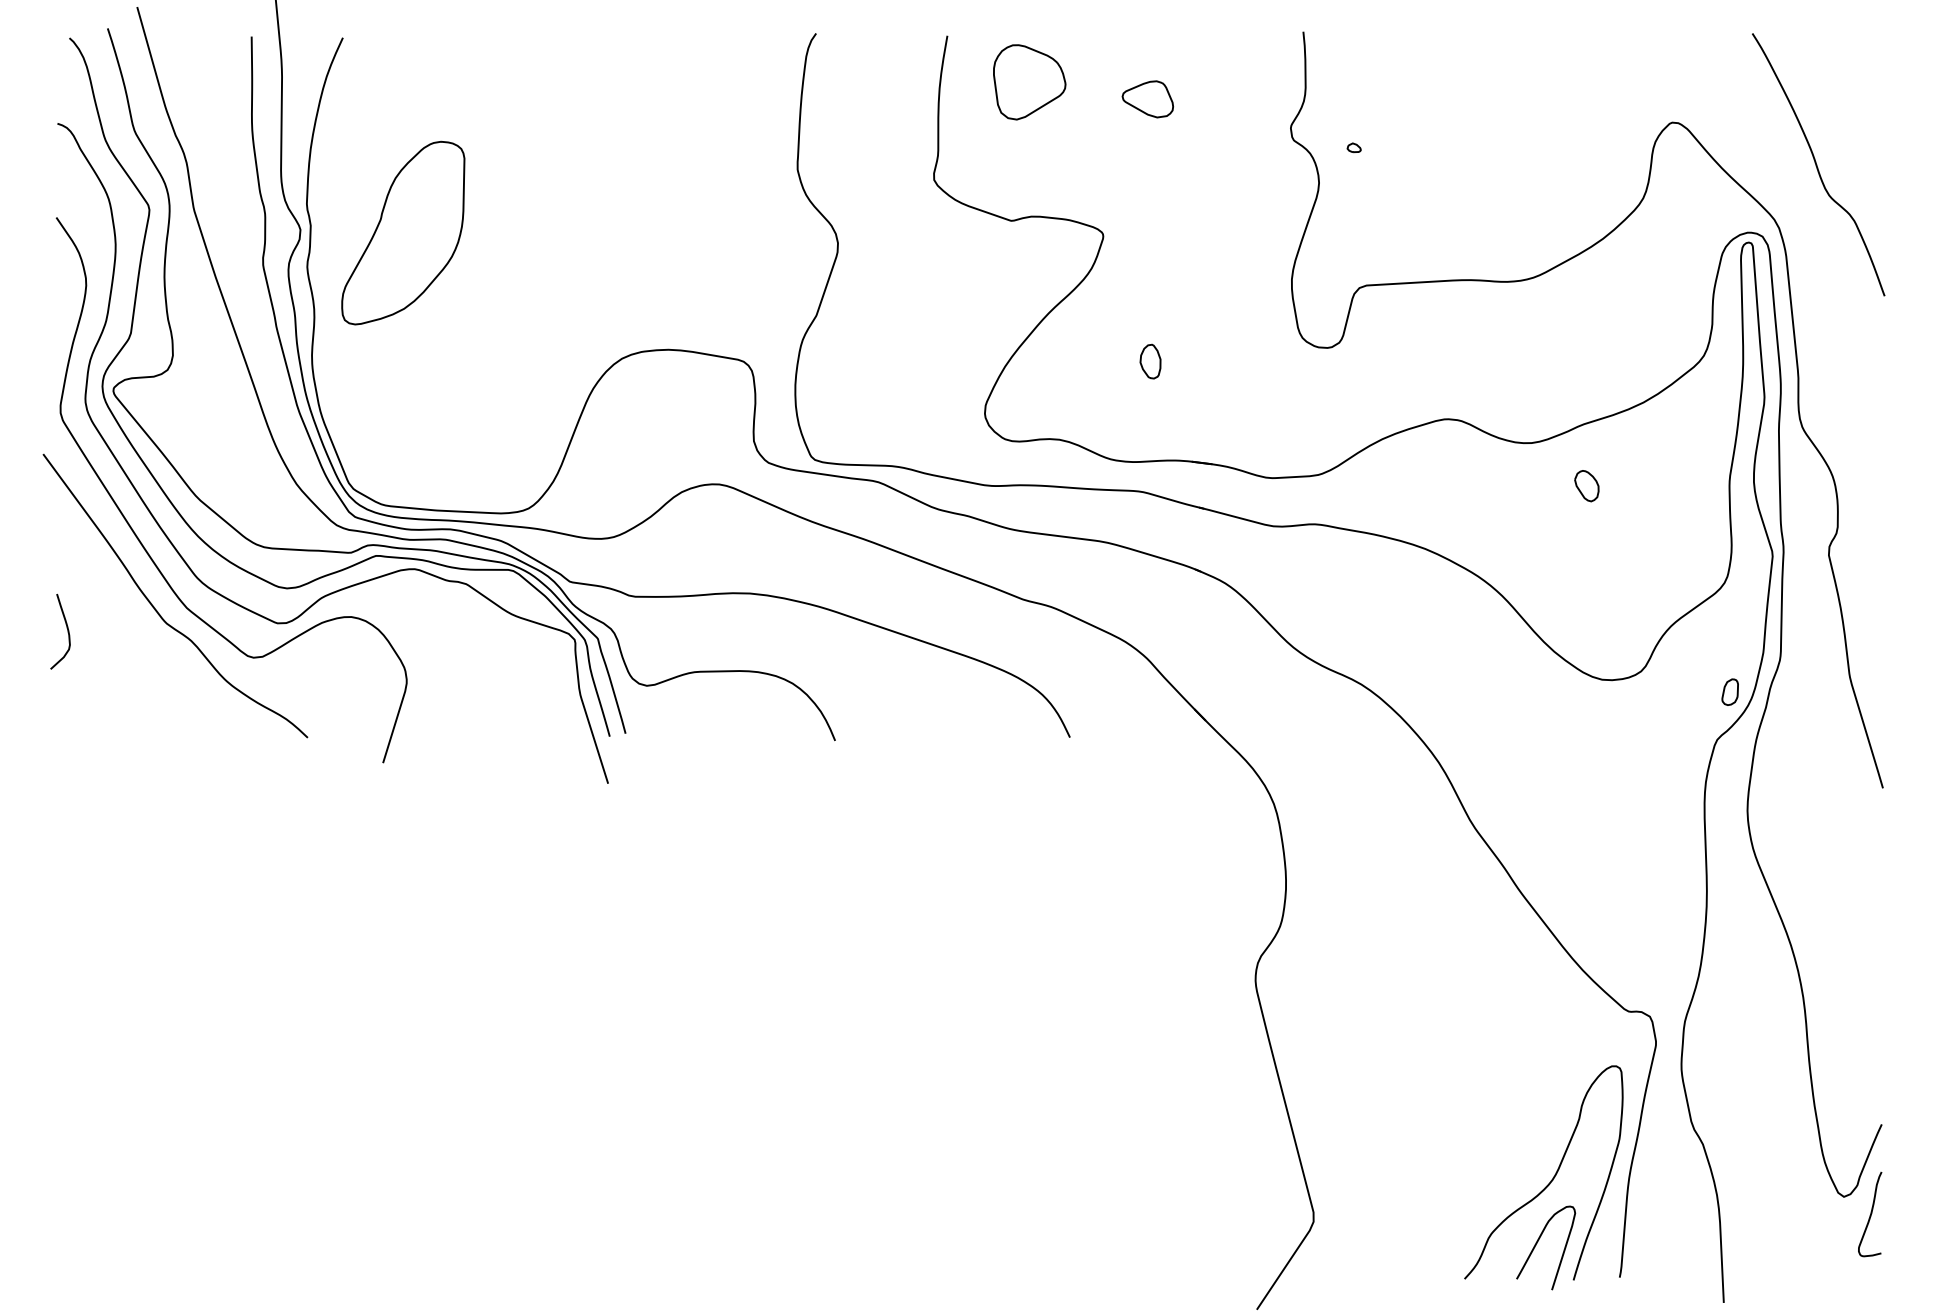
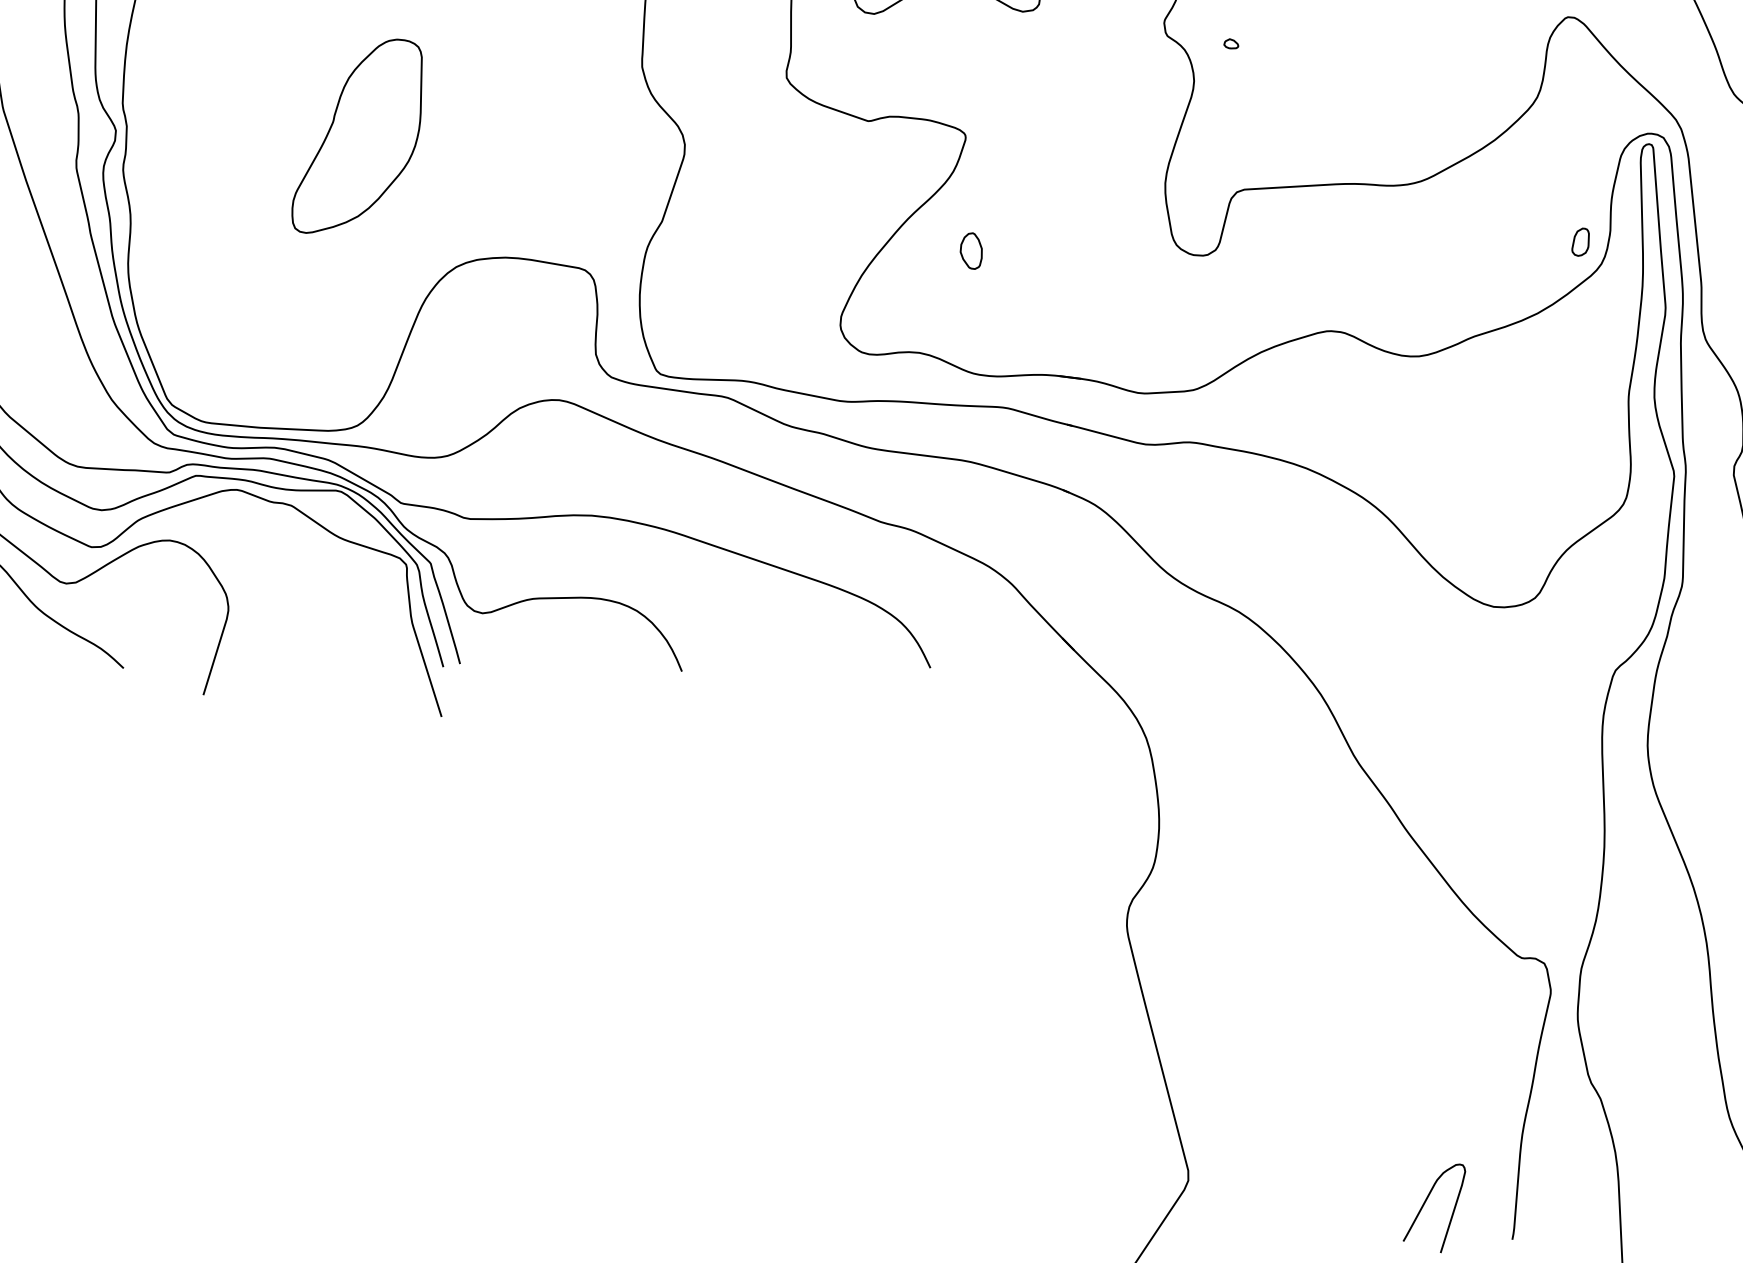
part: (403, 232) -> (357, 135), moved
part: (1150, 361) -> (971, 250), moved
part: (1586, 486) -> (1477, 402), removed
part: (1729, 691) -> (1579, 241), moved
curve: (1552, 1177) -> (1441, 1133), removed

